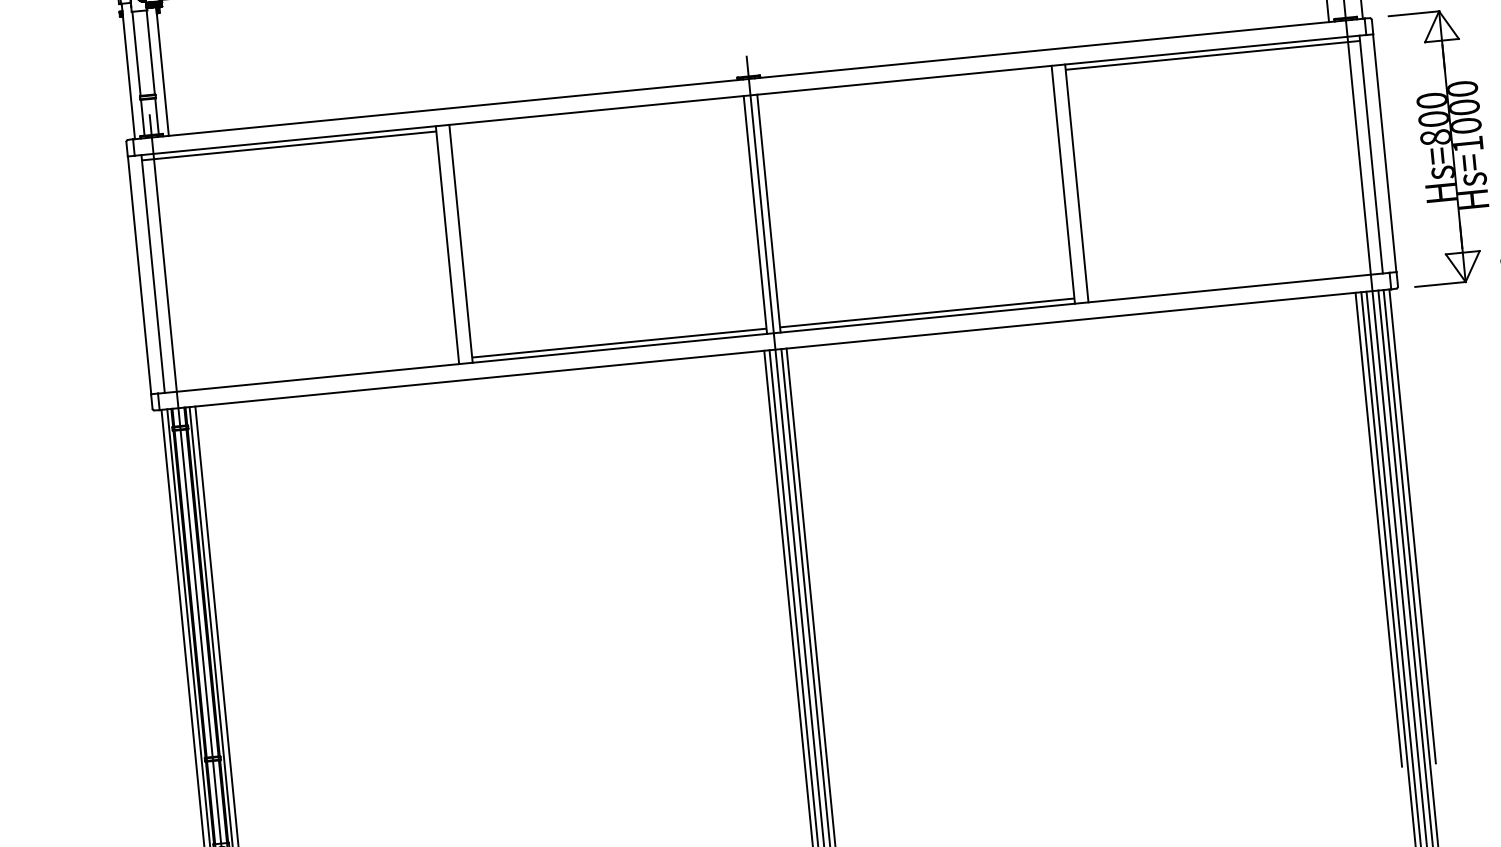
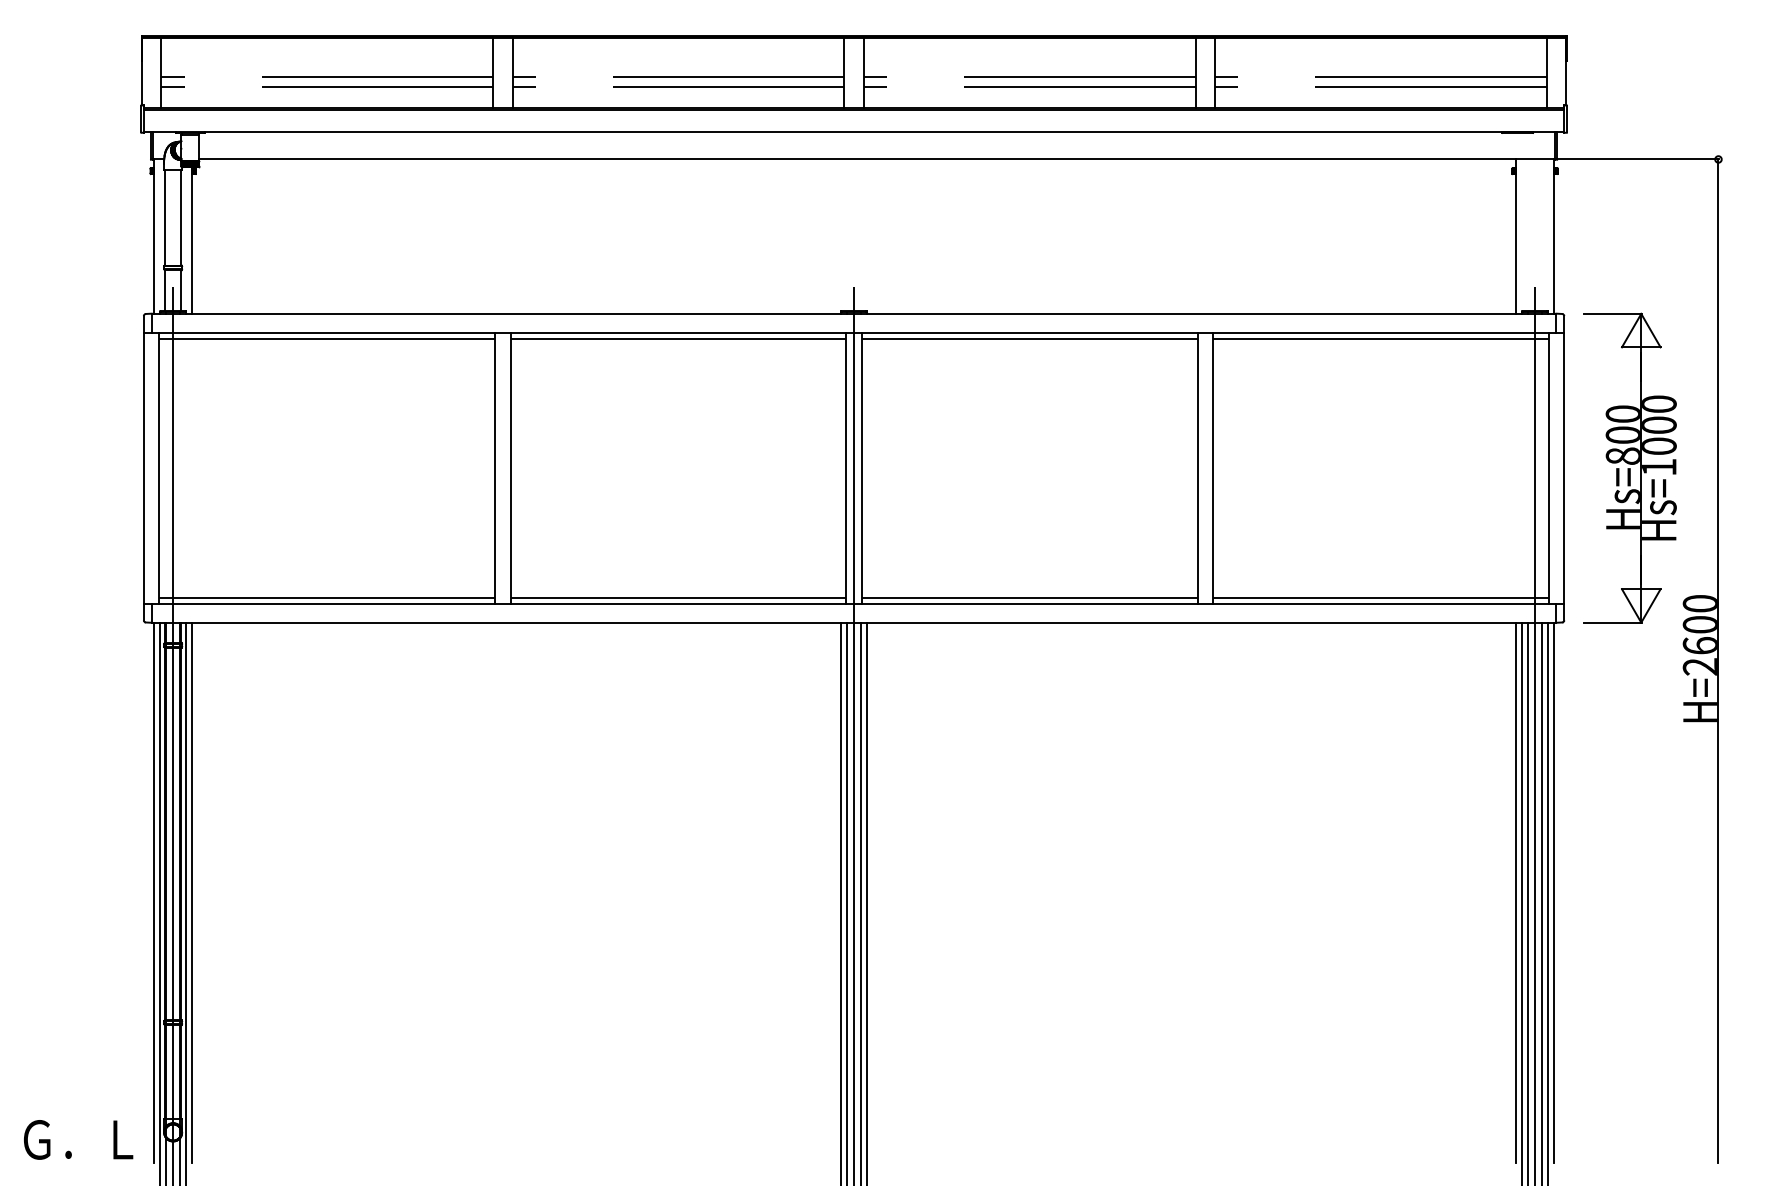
line: (904, 85) -> (1029, 338), added
line: (597, 115) -> (678, 338), added
line: (1234, 282) -> (1380, 597), added
line: (311, 372) -> (327, 597), added

